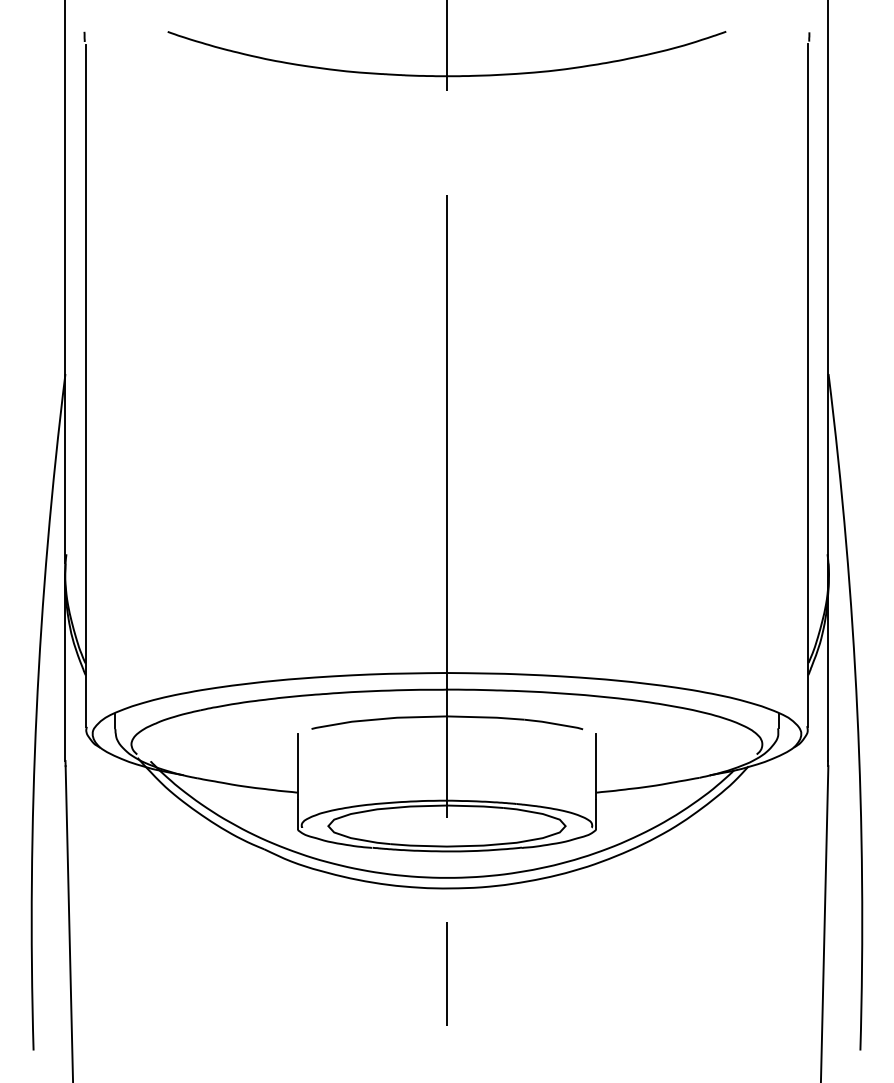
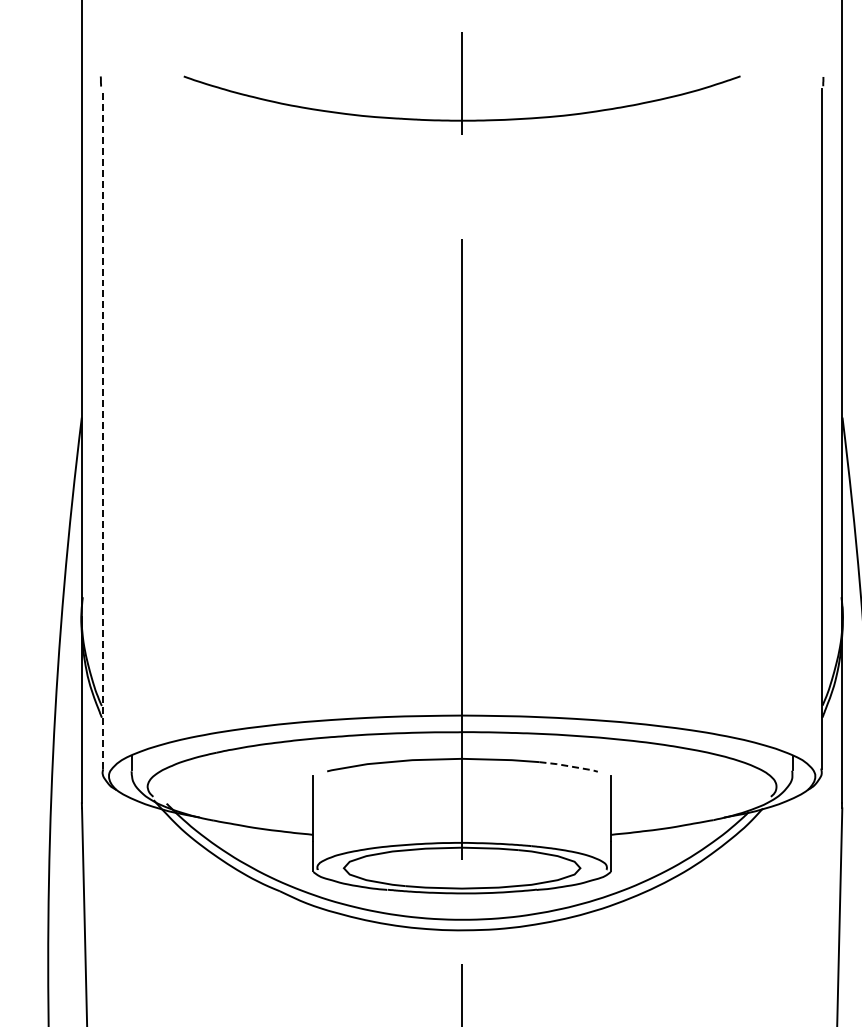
line: (86, 385) -> (102, 428), solid -> dashed
line: (554, 723) -> (569, 765), solid -> dashed

